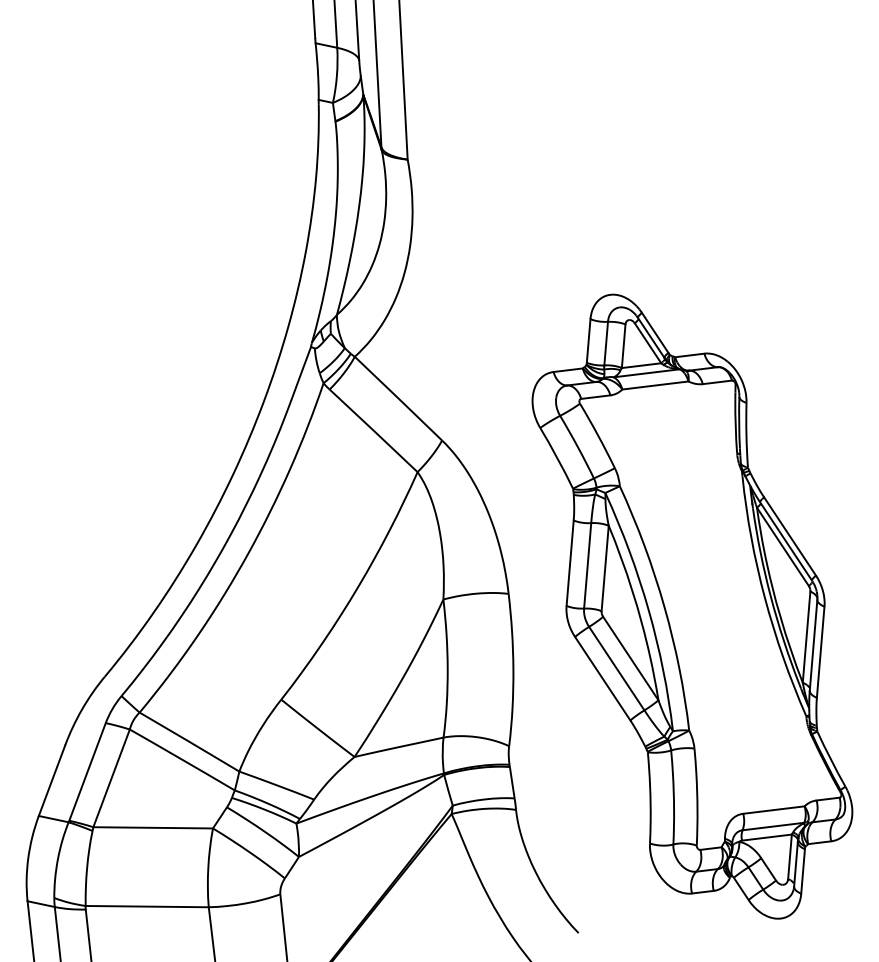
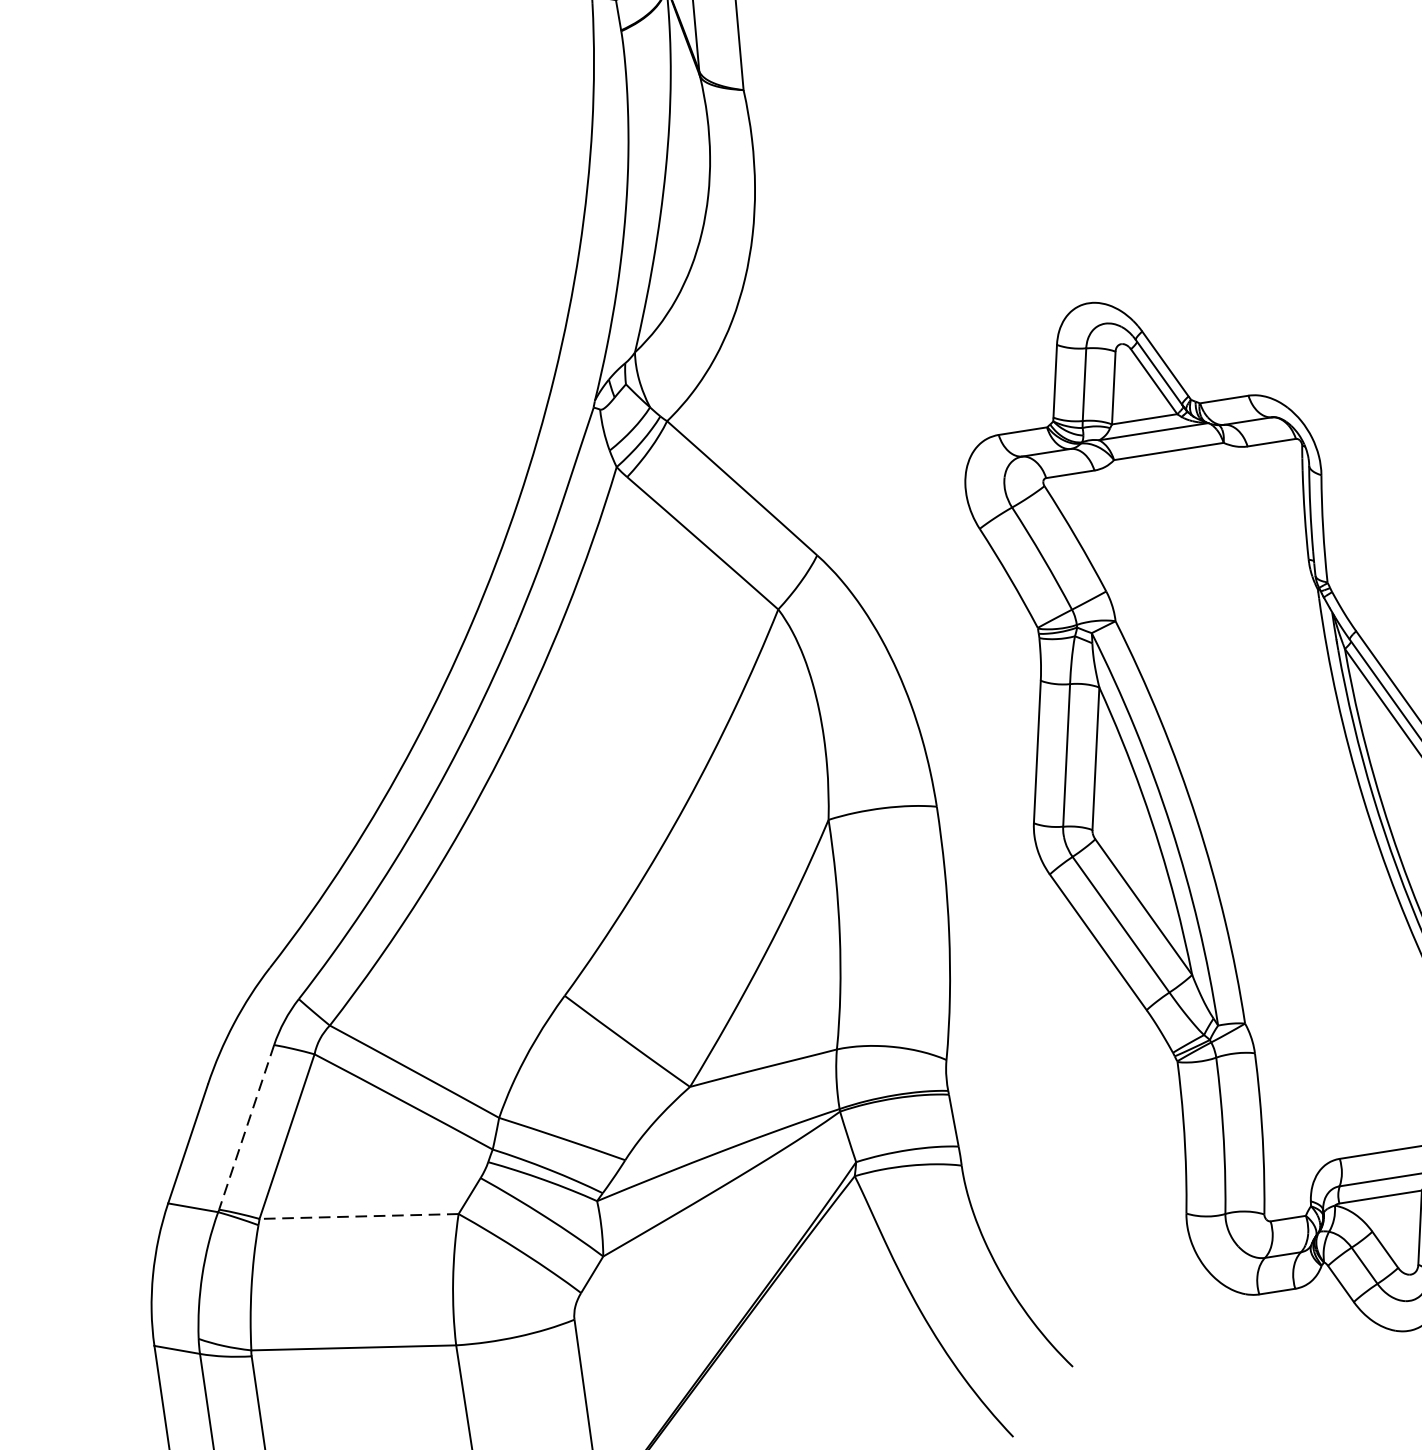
line: (87, 772) -> (246, 1128), solid -> dashed
line: (153, 827) -> (359, 1215), solid -> dashed

